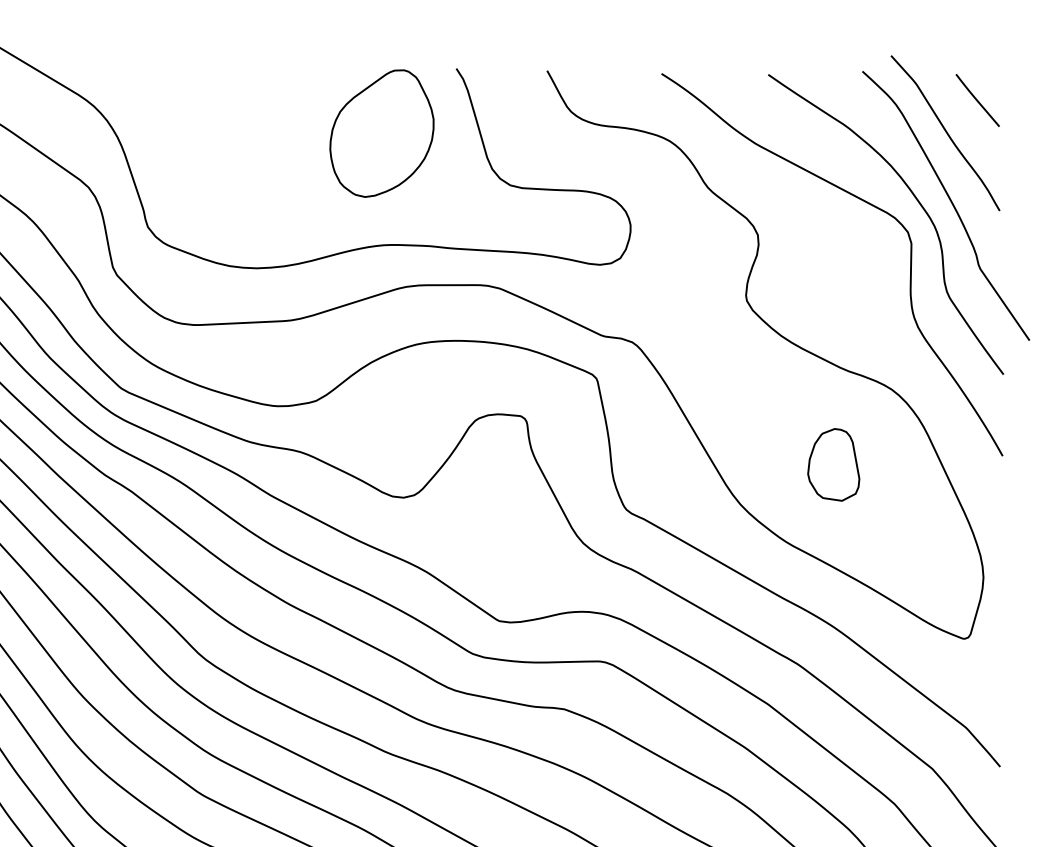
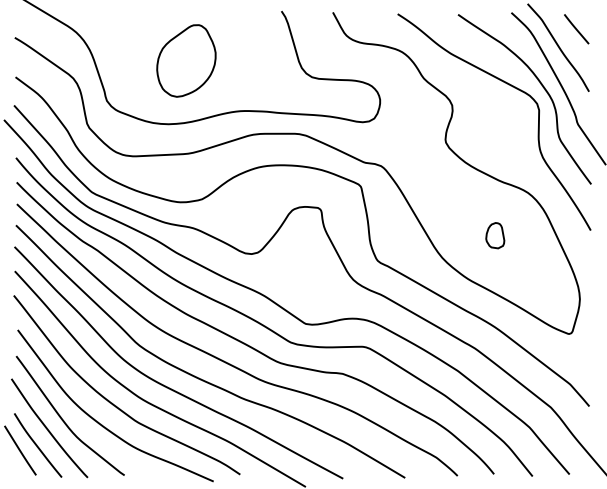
part: (382, 132) -> (186, 60), moved
part: (834, 464) -> (495, 235), size x0.62

